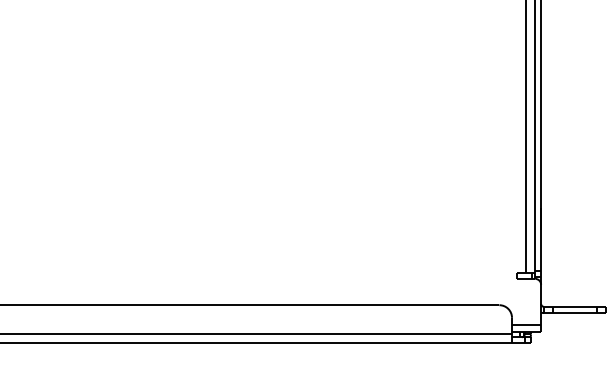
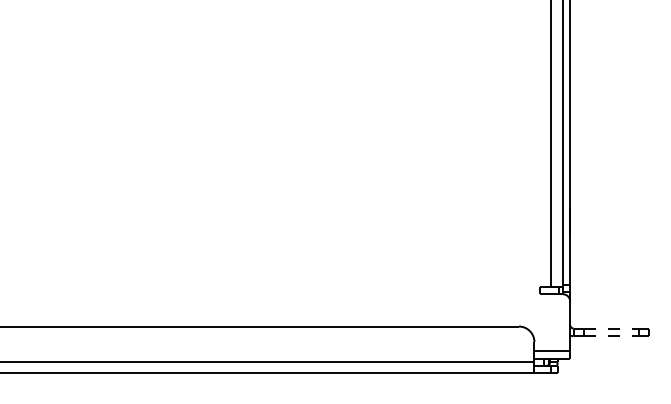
line: (575, 306) -> (612, 328), solid -> dashed
line: (575, 313) -> (612, 336), solid -> dashed

